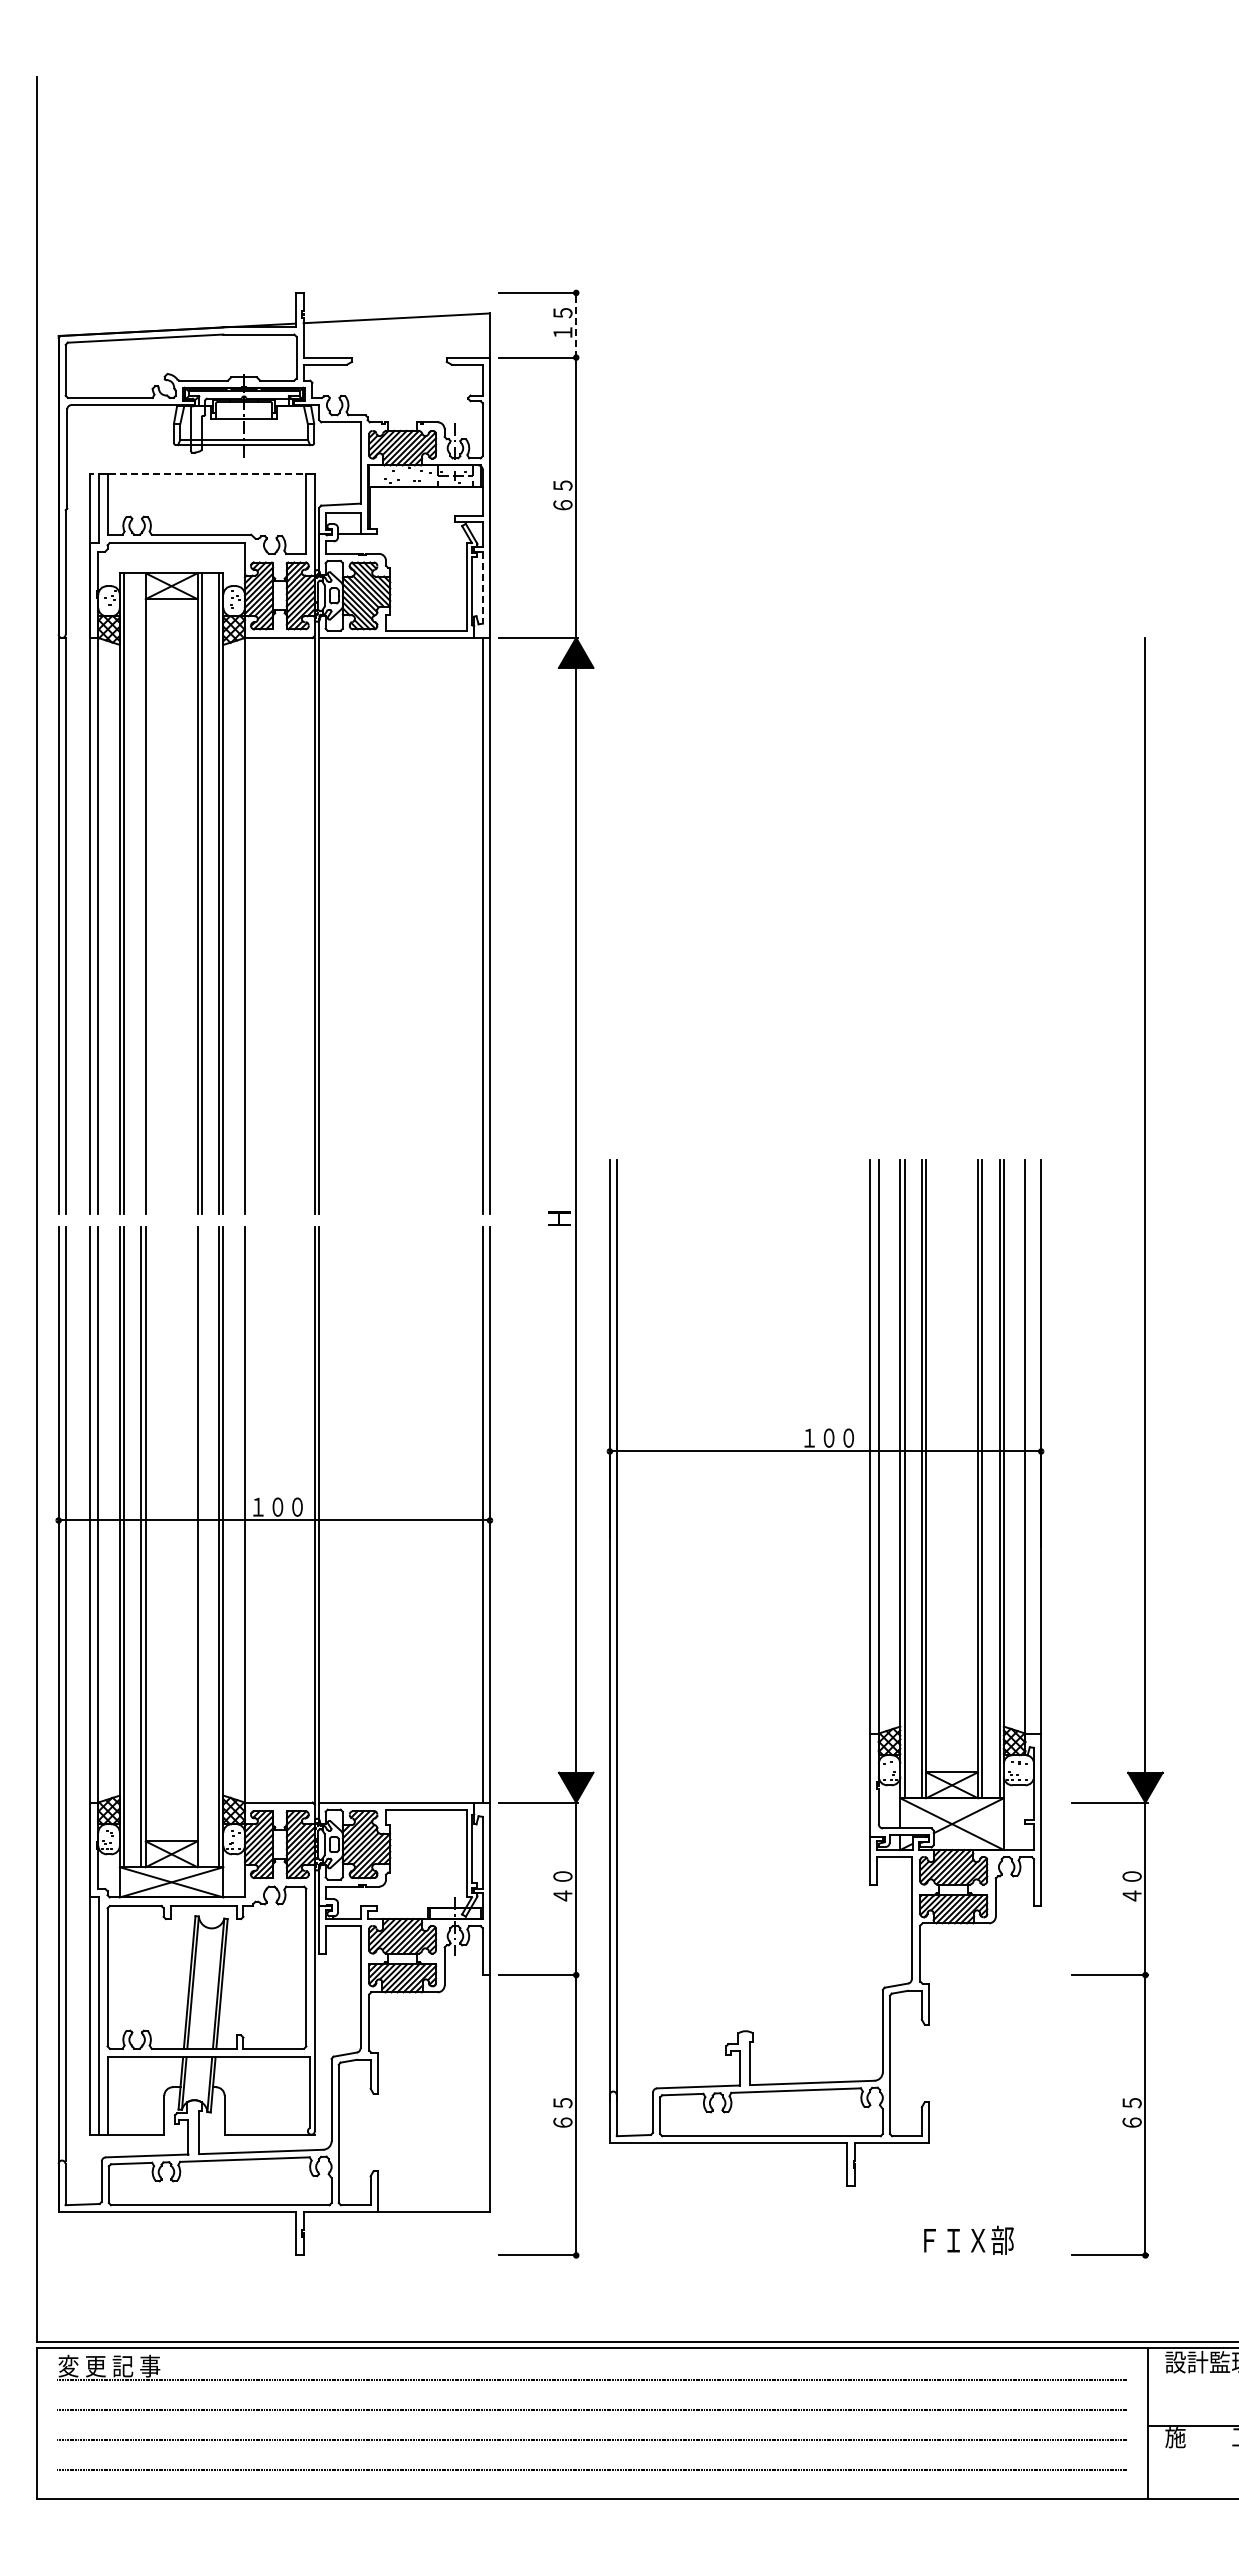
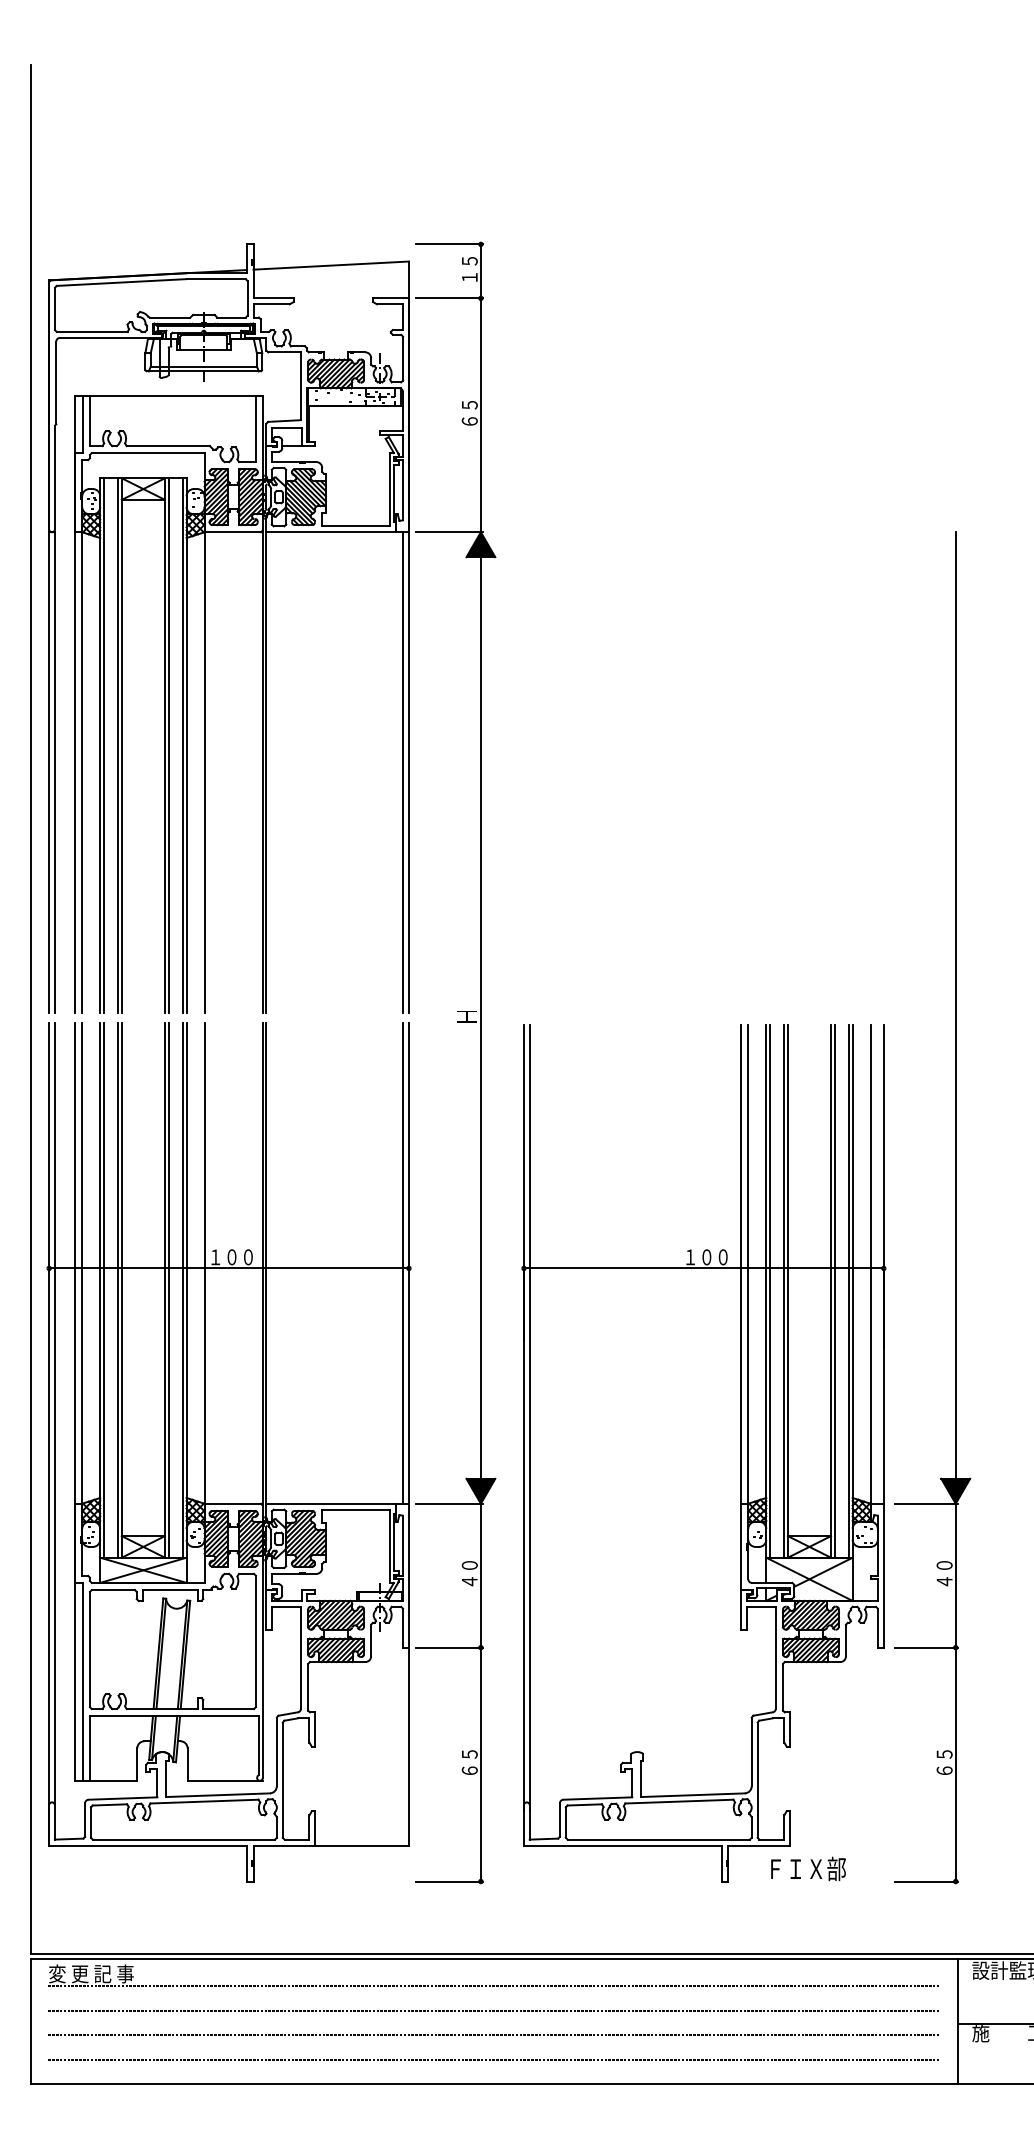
line: (576, 324) -> (481, 270), dashed -> solid
line: (201, 474) -> (168, 395), dashed -> solid
line: (482, 587) -> (402, 490), dashed -> solid
line: (141, 893) -> (118, 745), added
line: (201, 1546) -> (168, 1290), added
part: (825, 1672) -> (703, 1452), moved

